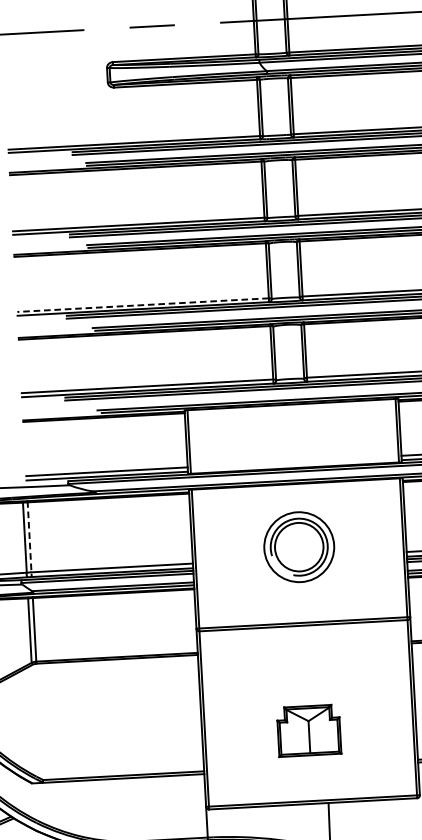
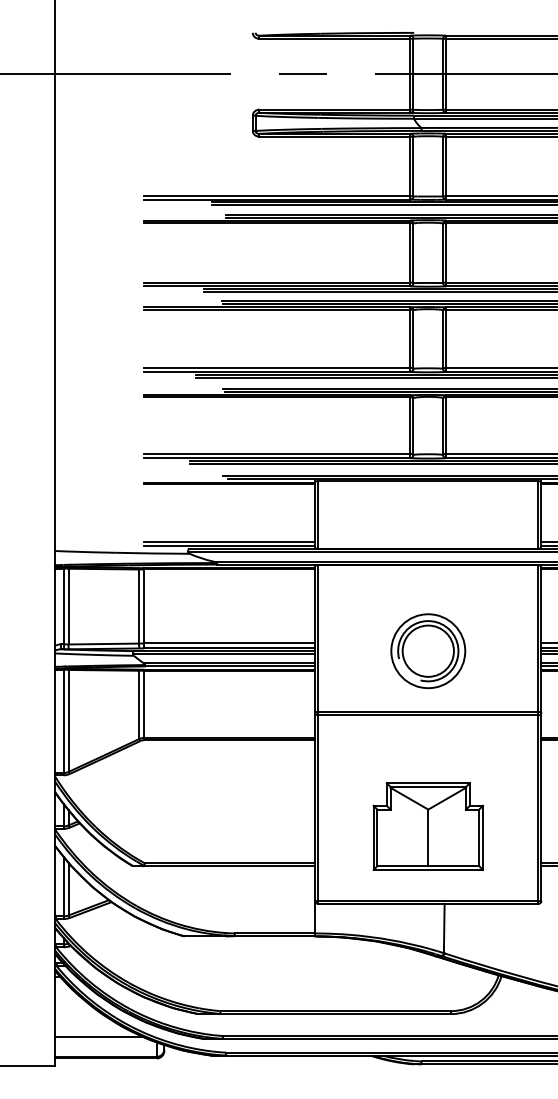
line: (142, 304) -> (276, 367), dashed -> solid
line: (29, 539) -> (144, 608), dashed -> solid
part: (299, 547) -> (428, 651), moved
part: (308, 730) -> (427, 826), size x1.67

